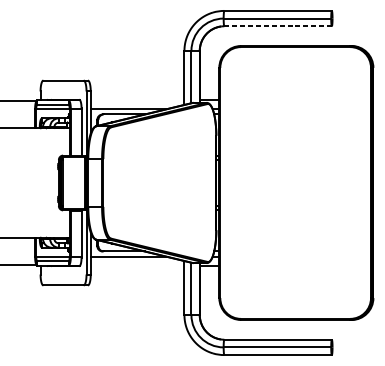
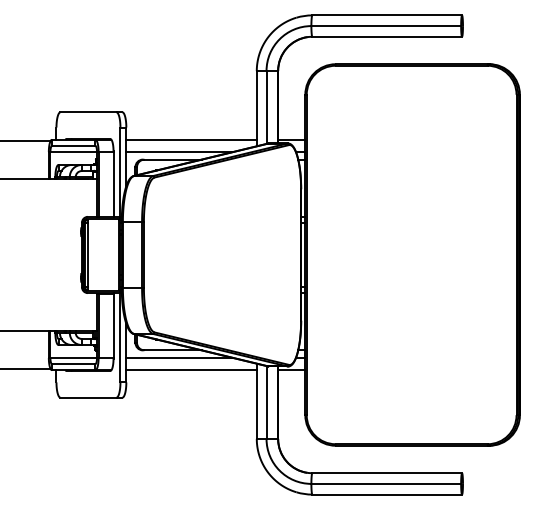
line: (278, 26) -> (387, 36), dashed -> solid
line: (137, 100) -> (191, 139), added
line: (137, 265) -> (191, 370), added

